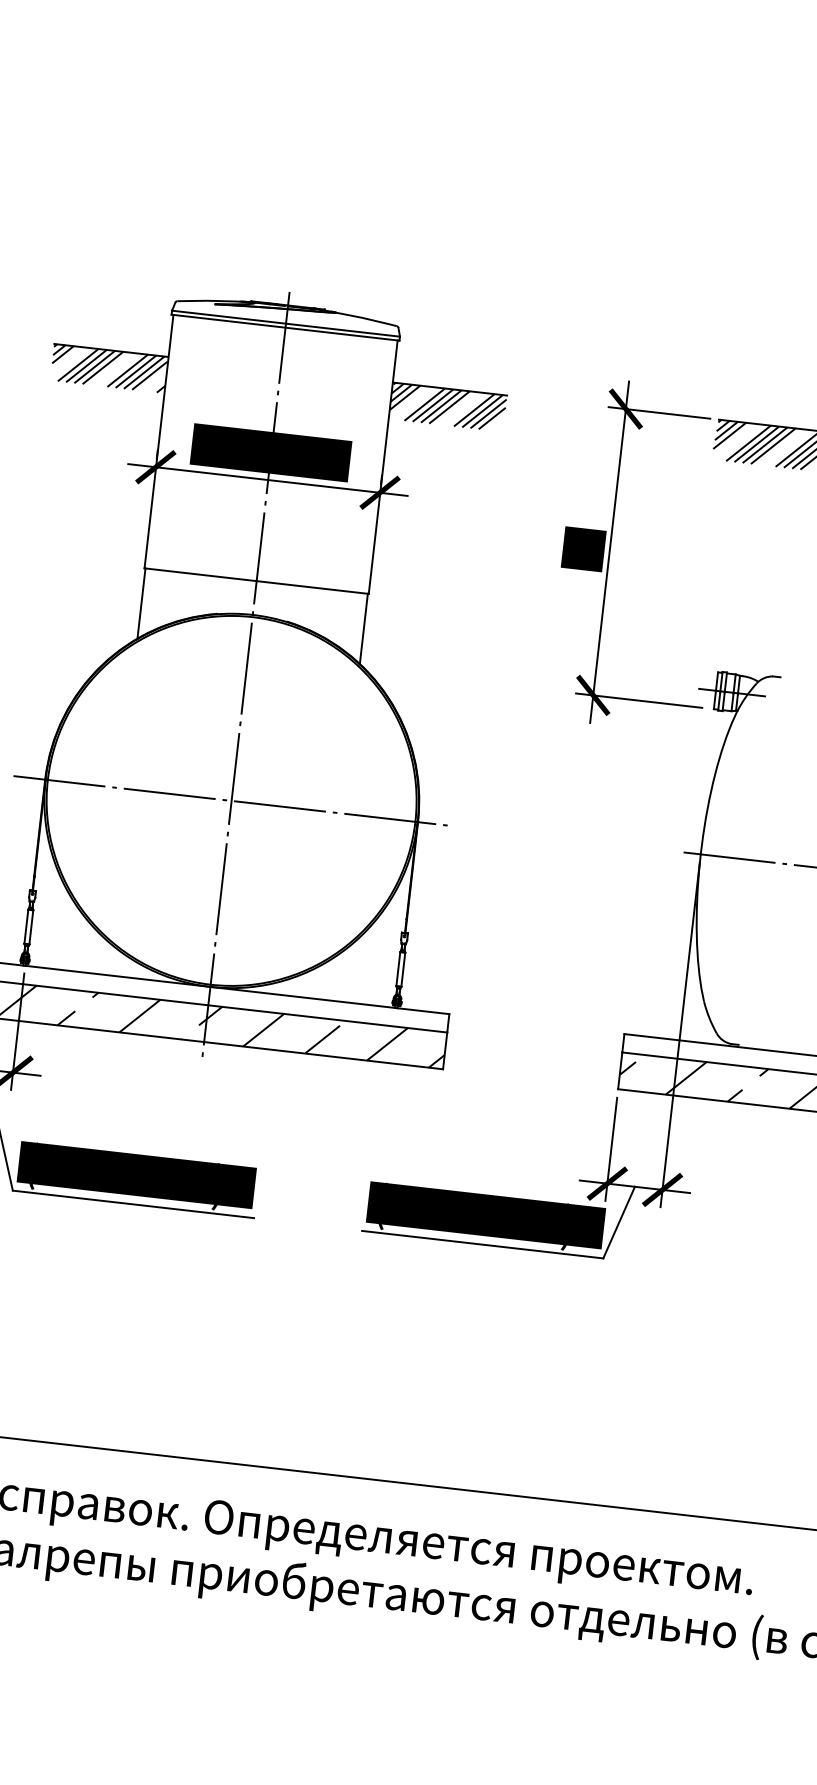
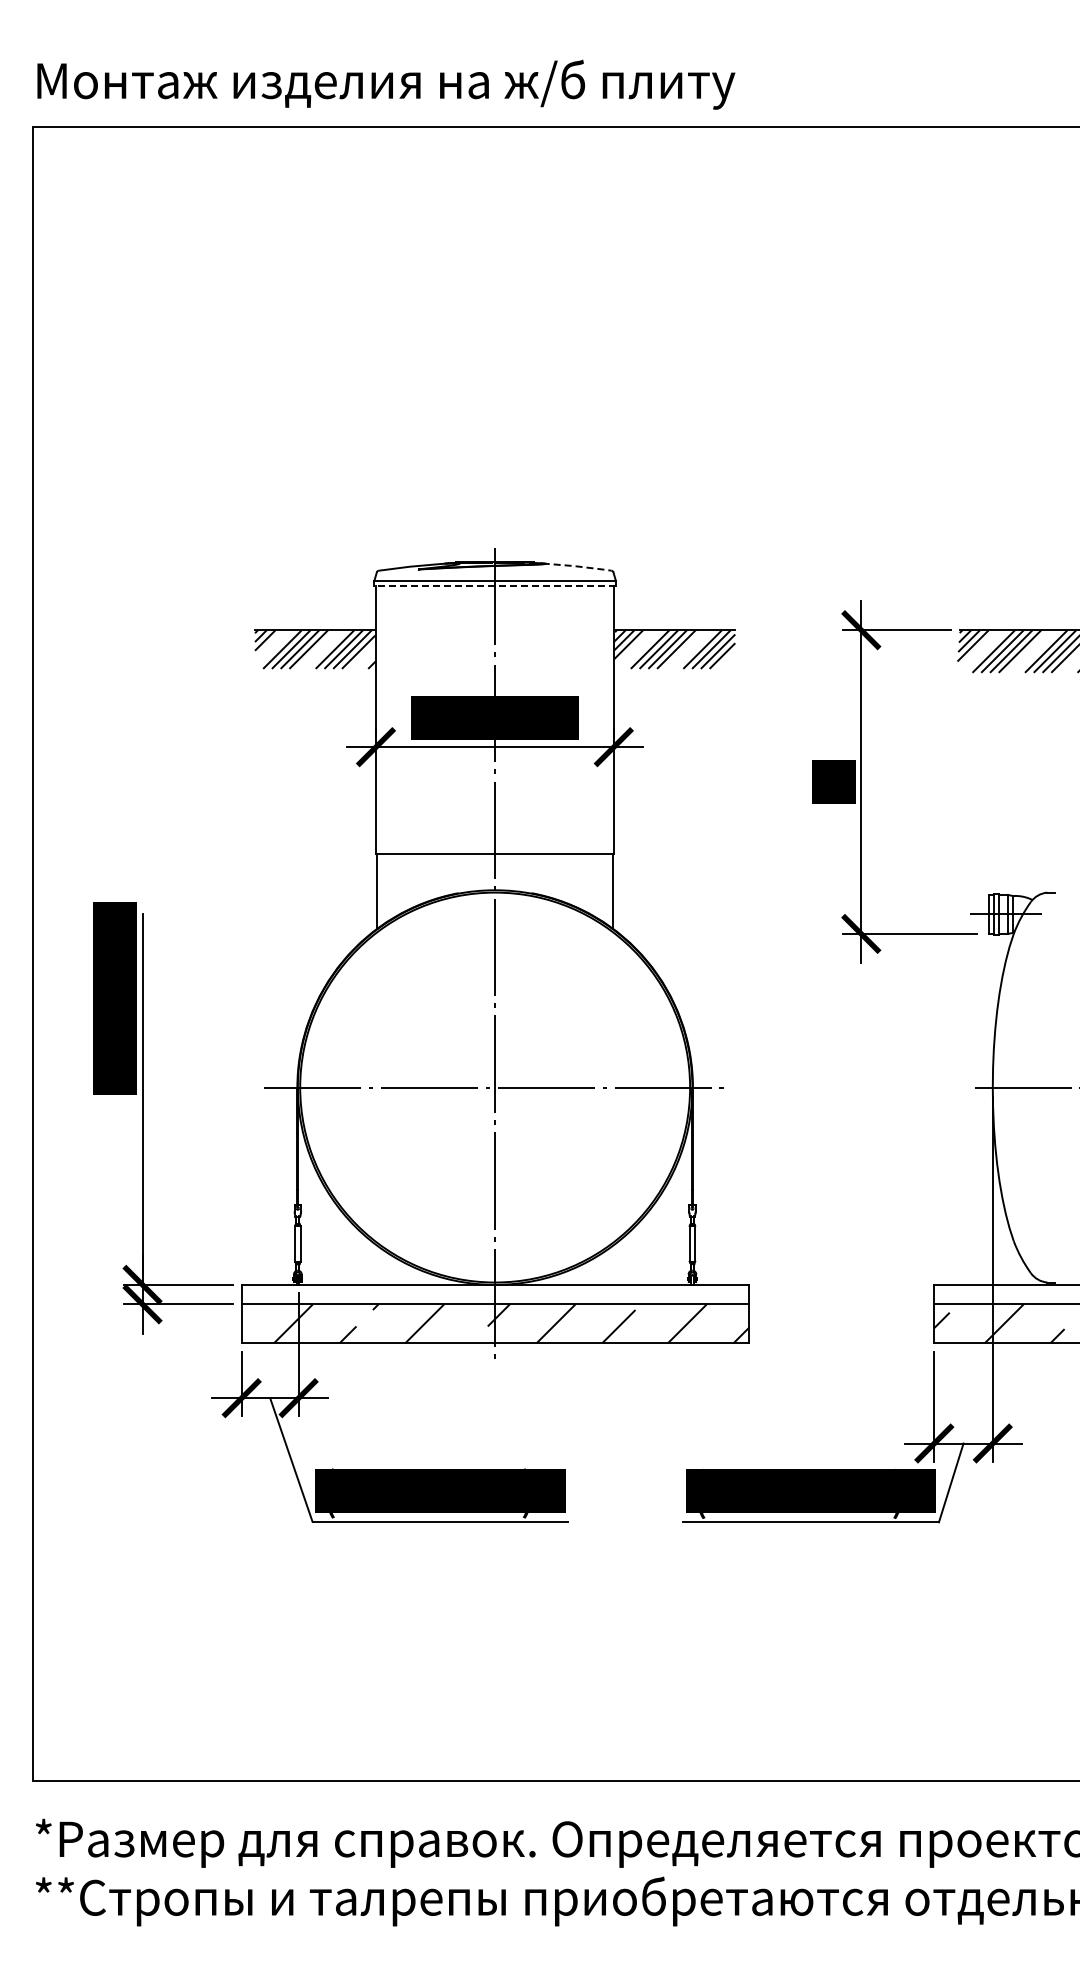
line: (365, 318) -> (577, 566), solid -> dashed
line: (285, 327) -> (495, 585), solid -> dashed

